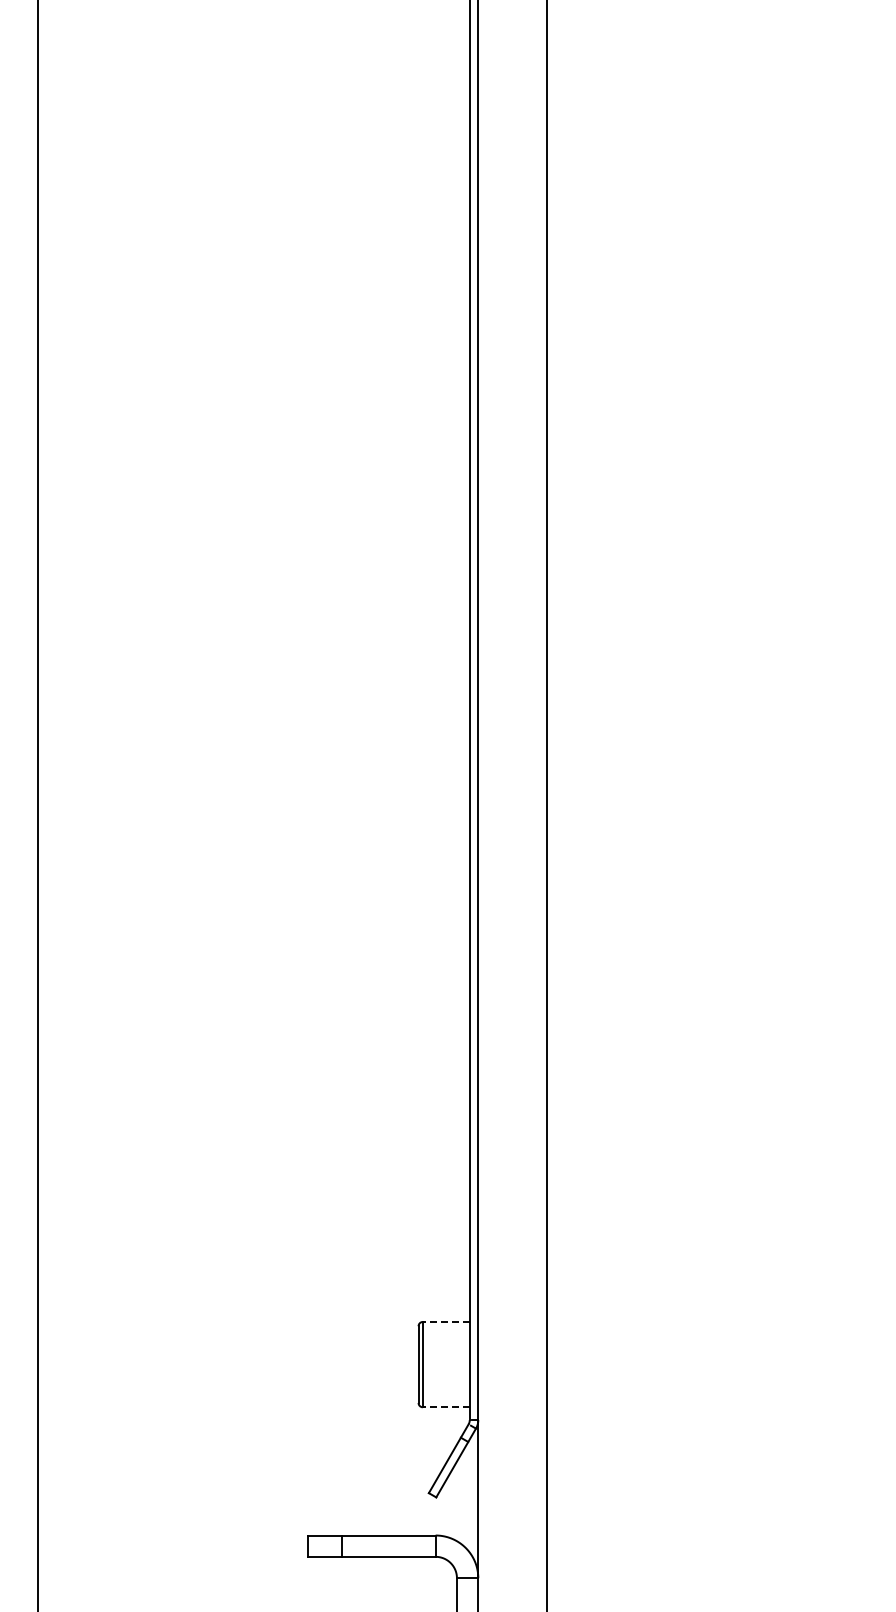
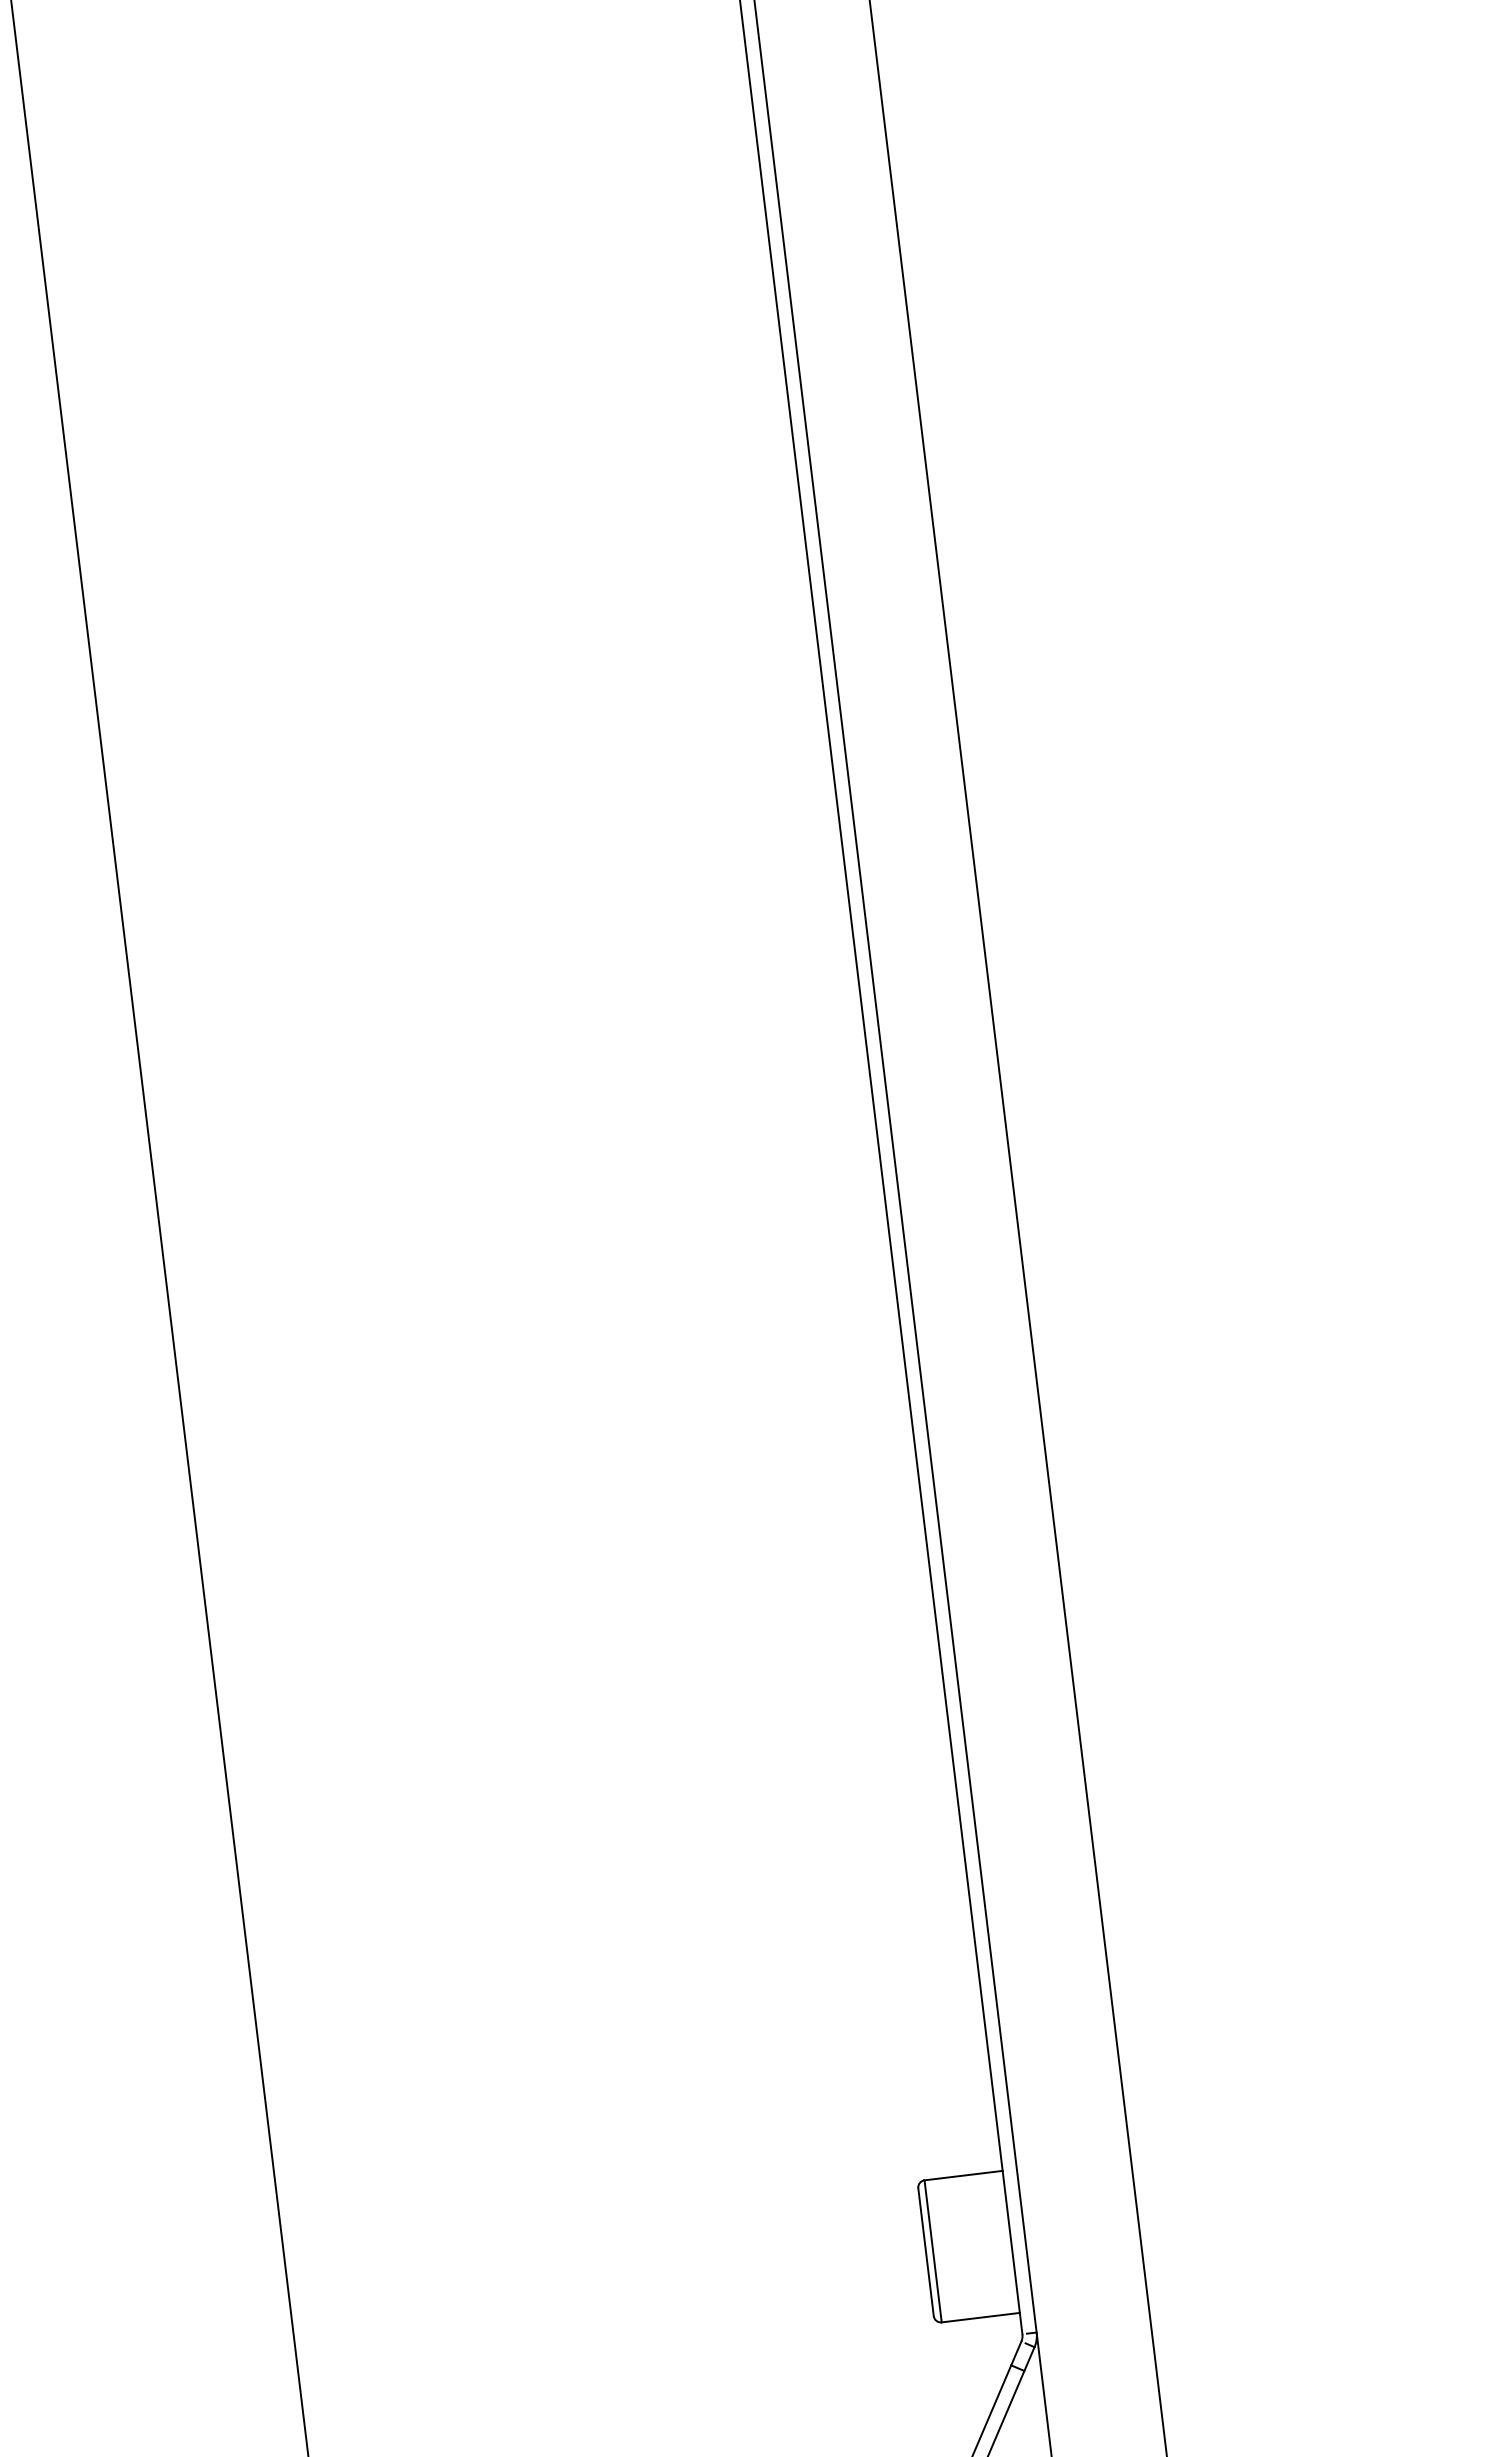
line: (445, 1321) -> (962, 2175), dashed -> solid
line: (445, 1407) -> (979, 2318), dashed -> solid

